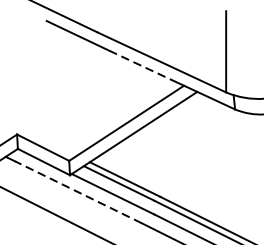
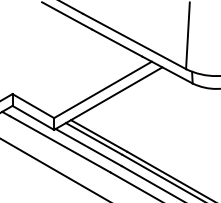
line: (141, 65) -> (117, 43), dashed -> solid
line: (78, 192) -> (60, 144), dashed -> solid

